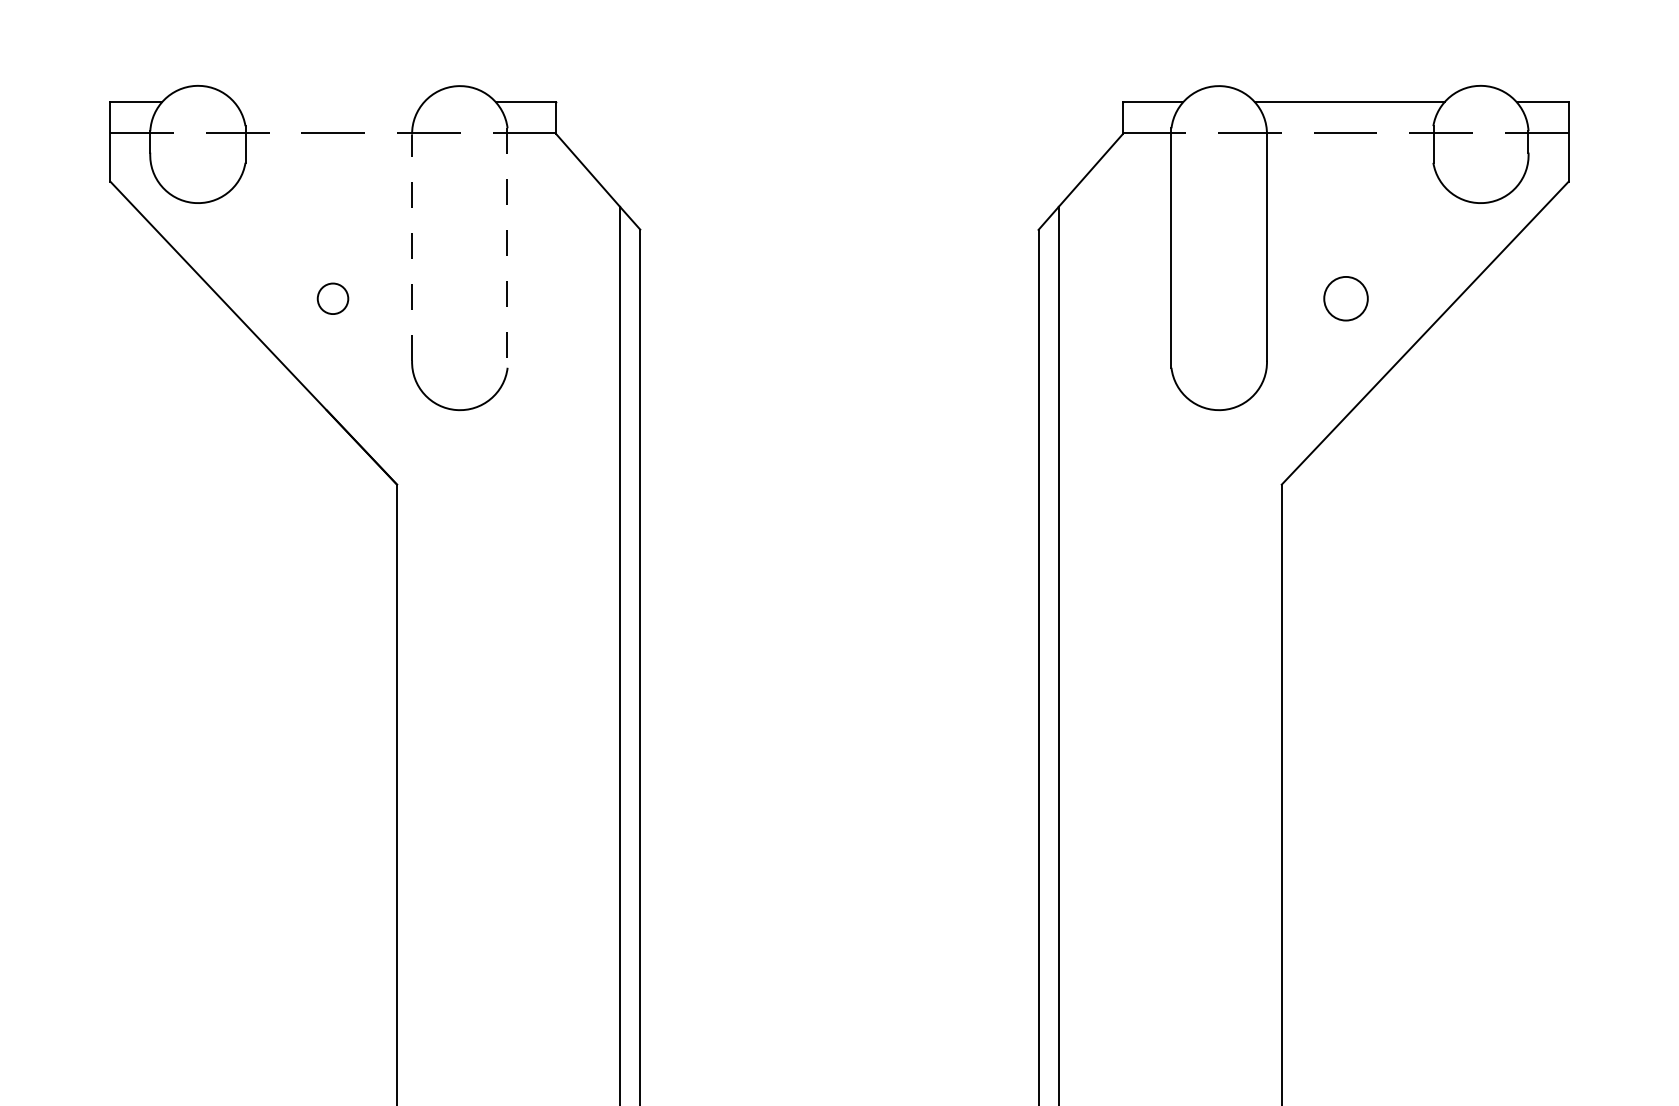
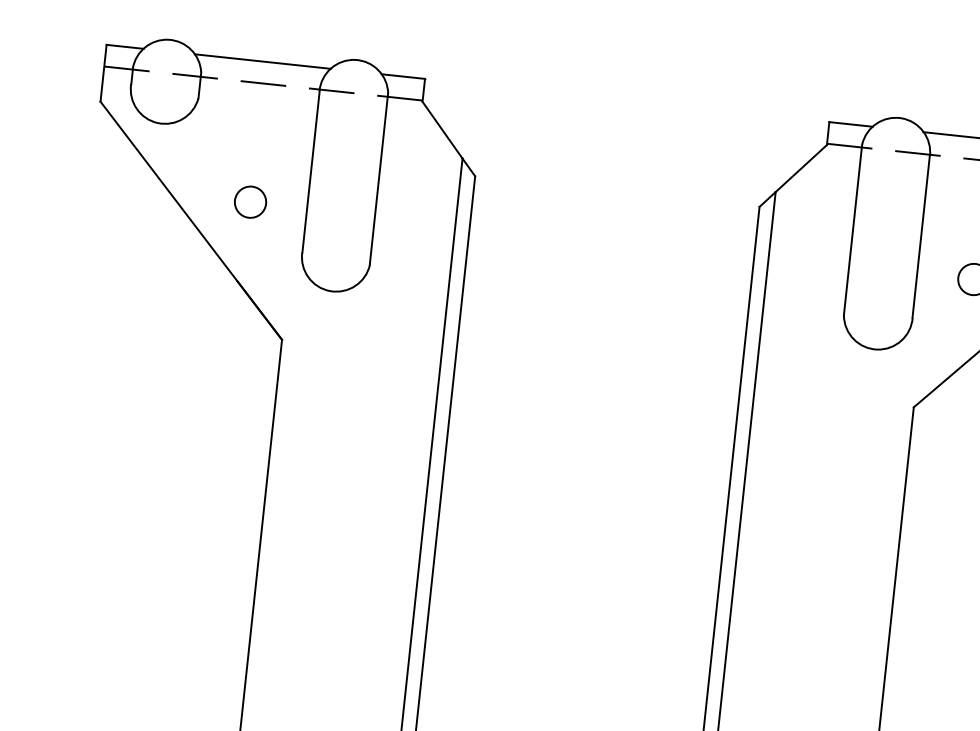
line: (329, 102) -> (262, 61), added
line: (412, 247) -> (311, 171), dashed -> solid
line: (507, 248) -> (378, 179), dashed -> solid
circle: (332, 298) -> (250, 202), size x1.43

